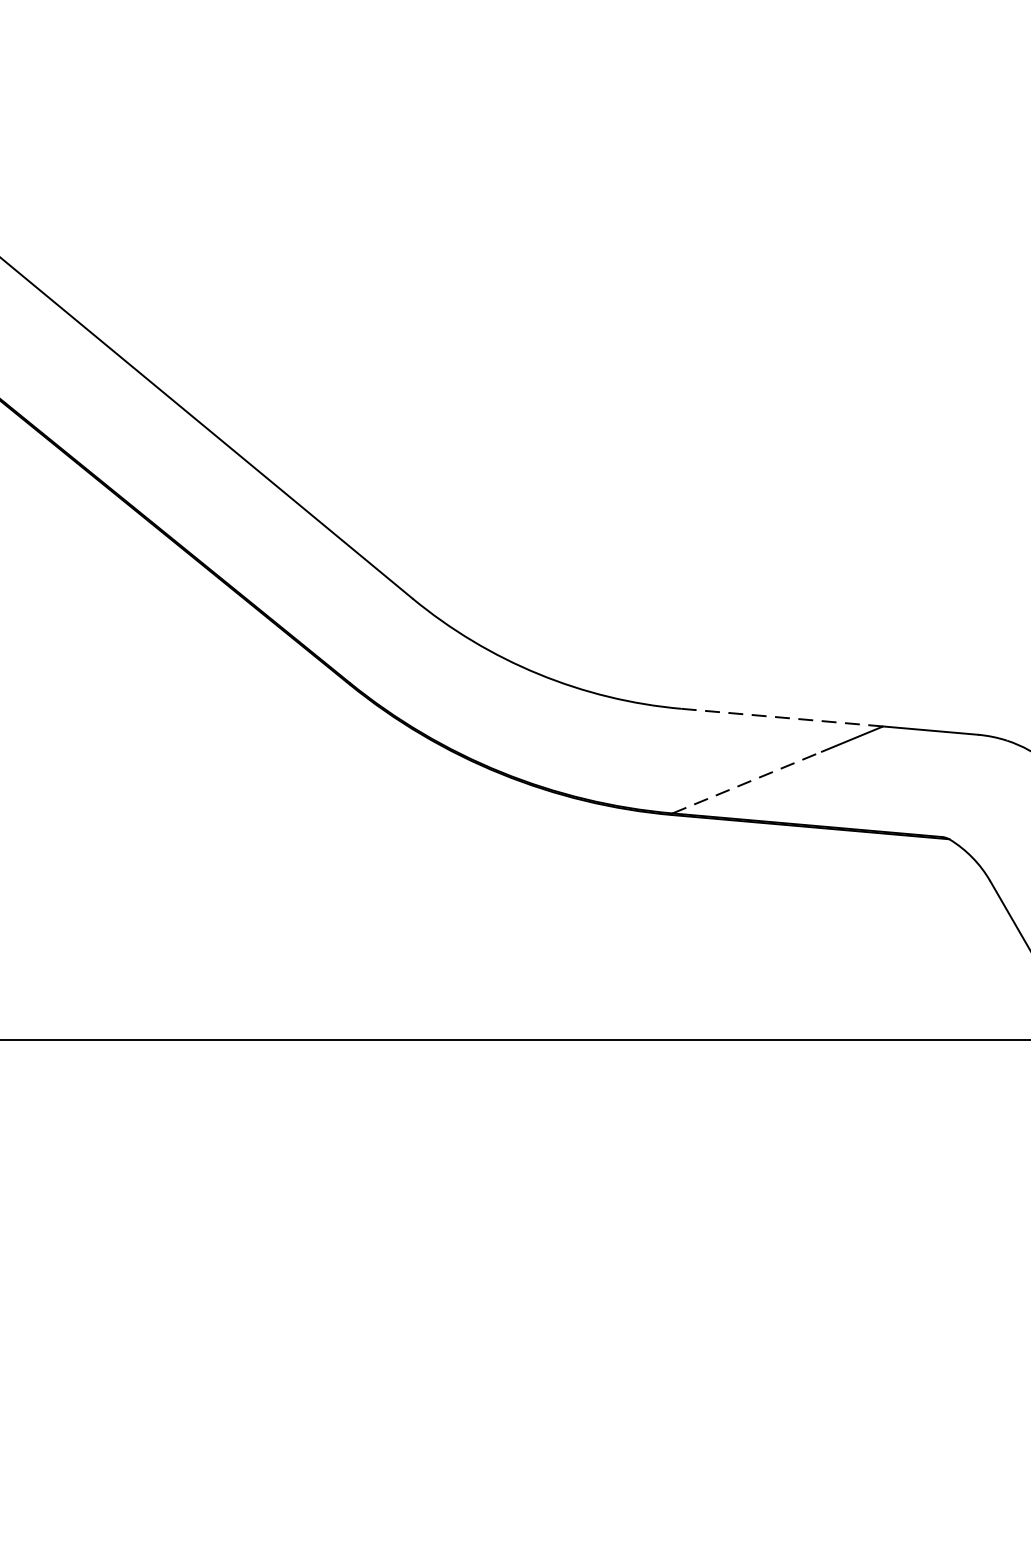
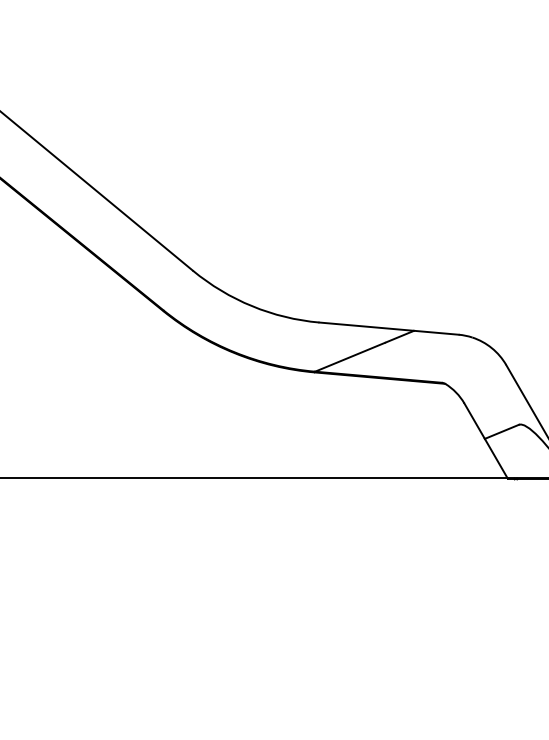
line: (781, 717) -> (366, 326), dashed -> solid
line: (747, 783) -> (350, 357), dashed -> solid

